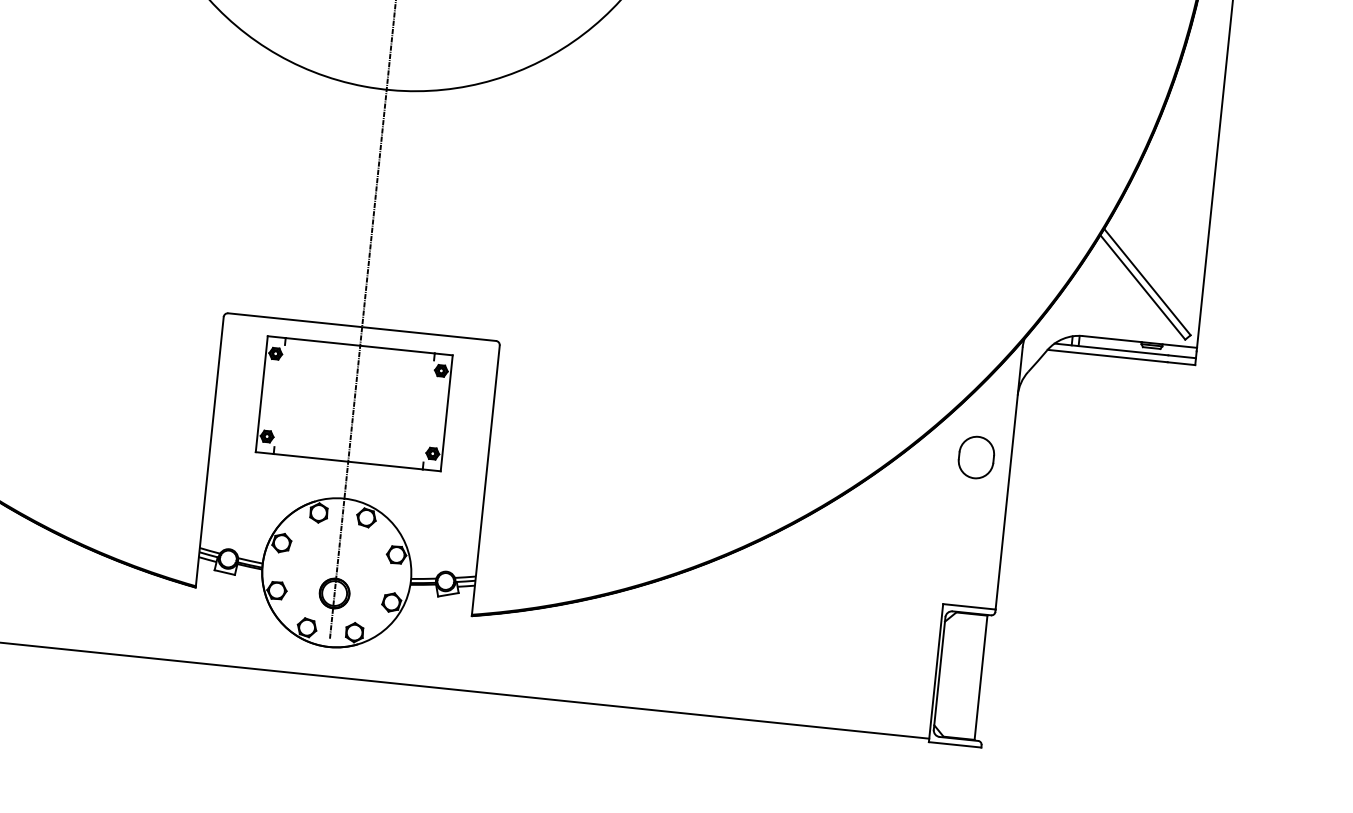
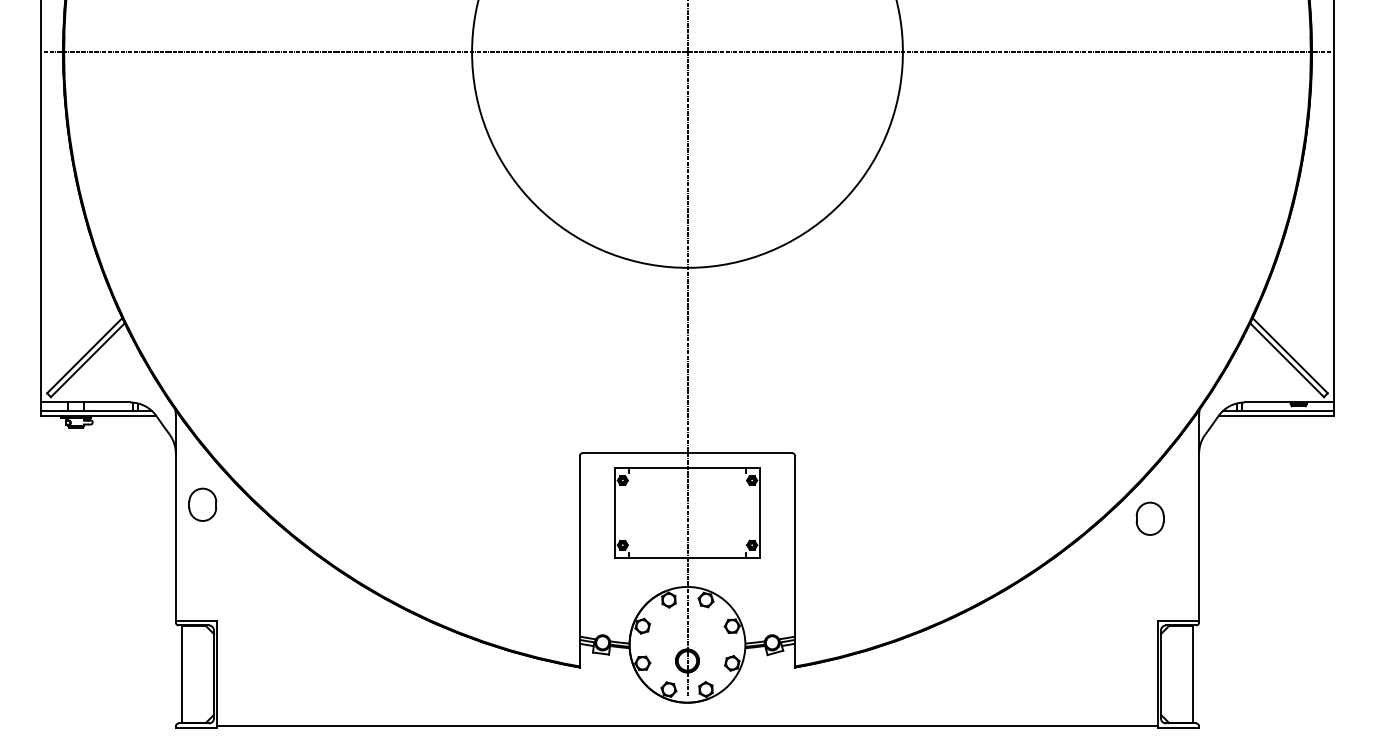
part: (975, 457) -> (1149, 518), moved

